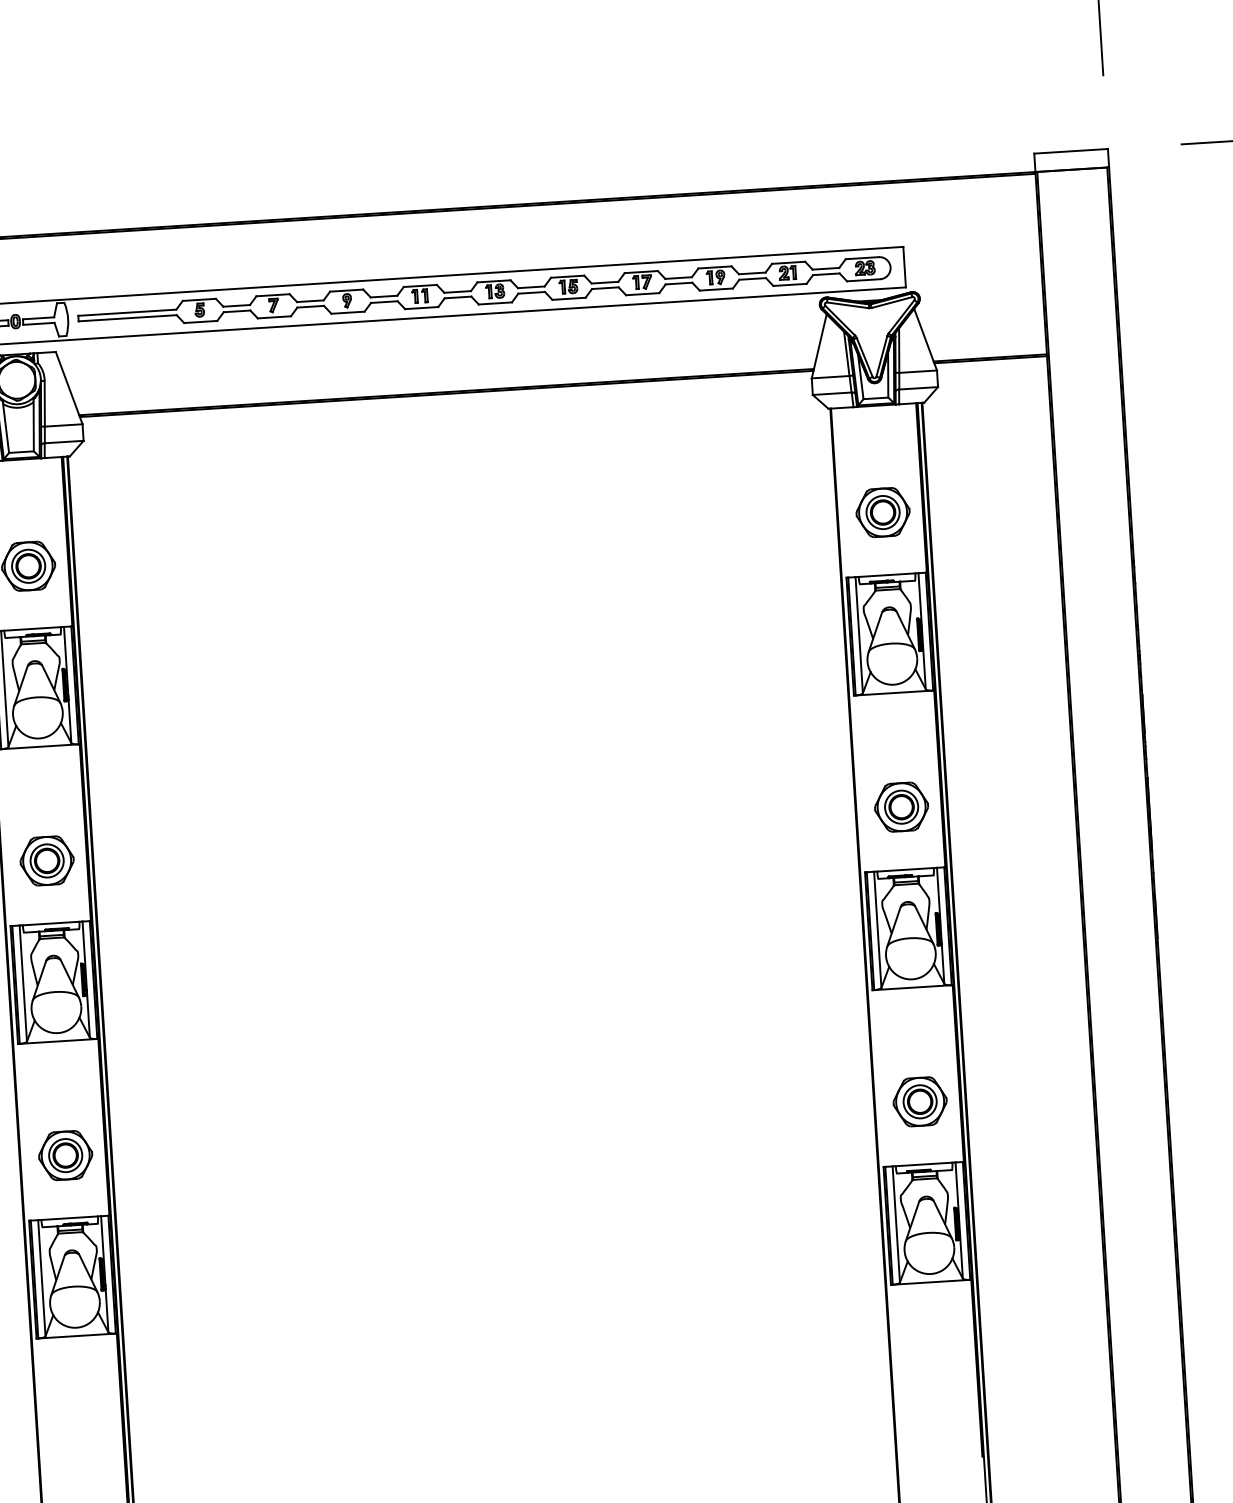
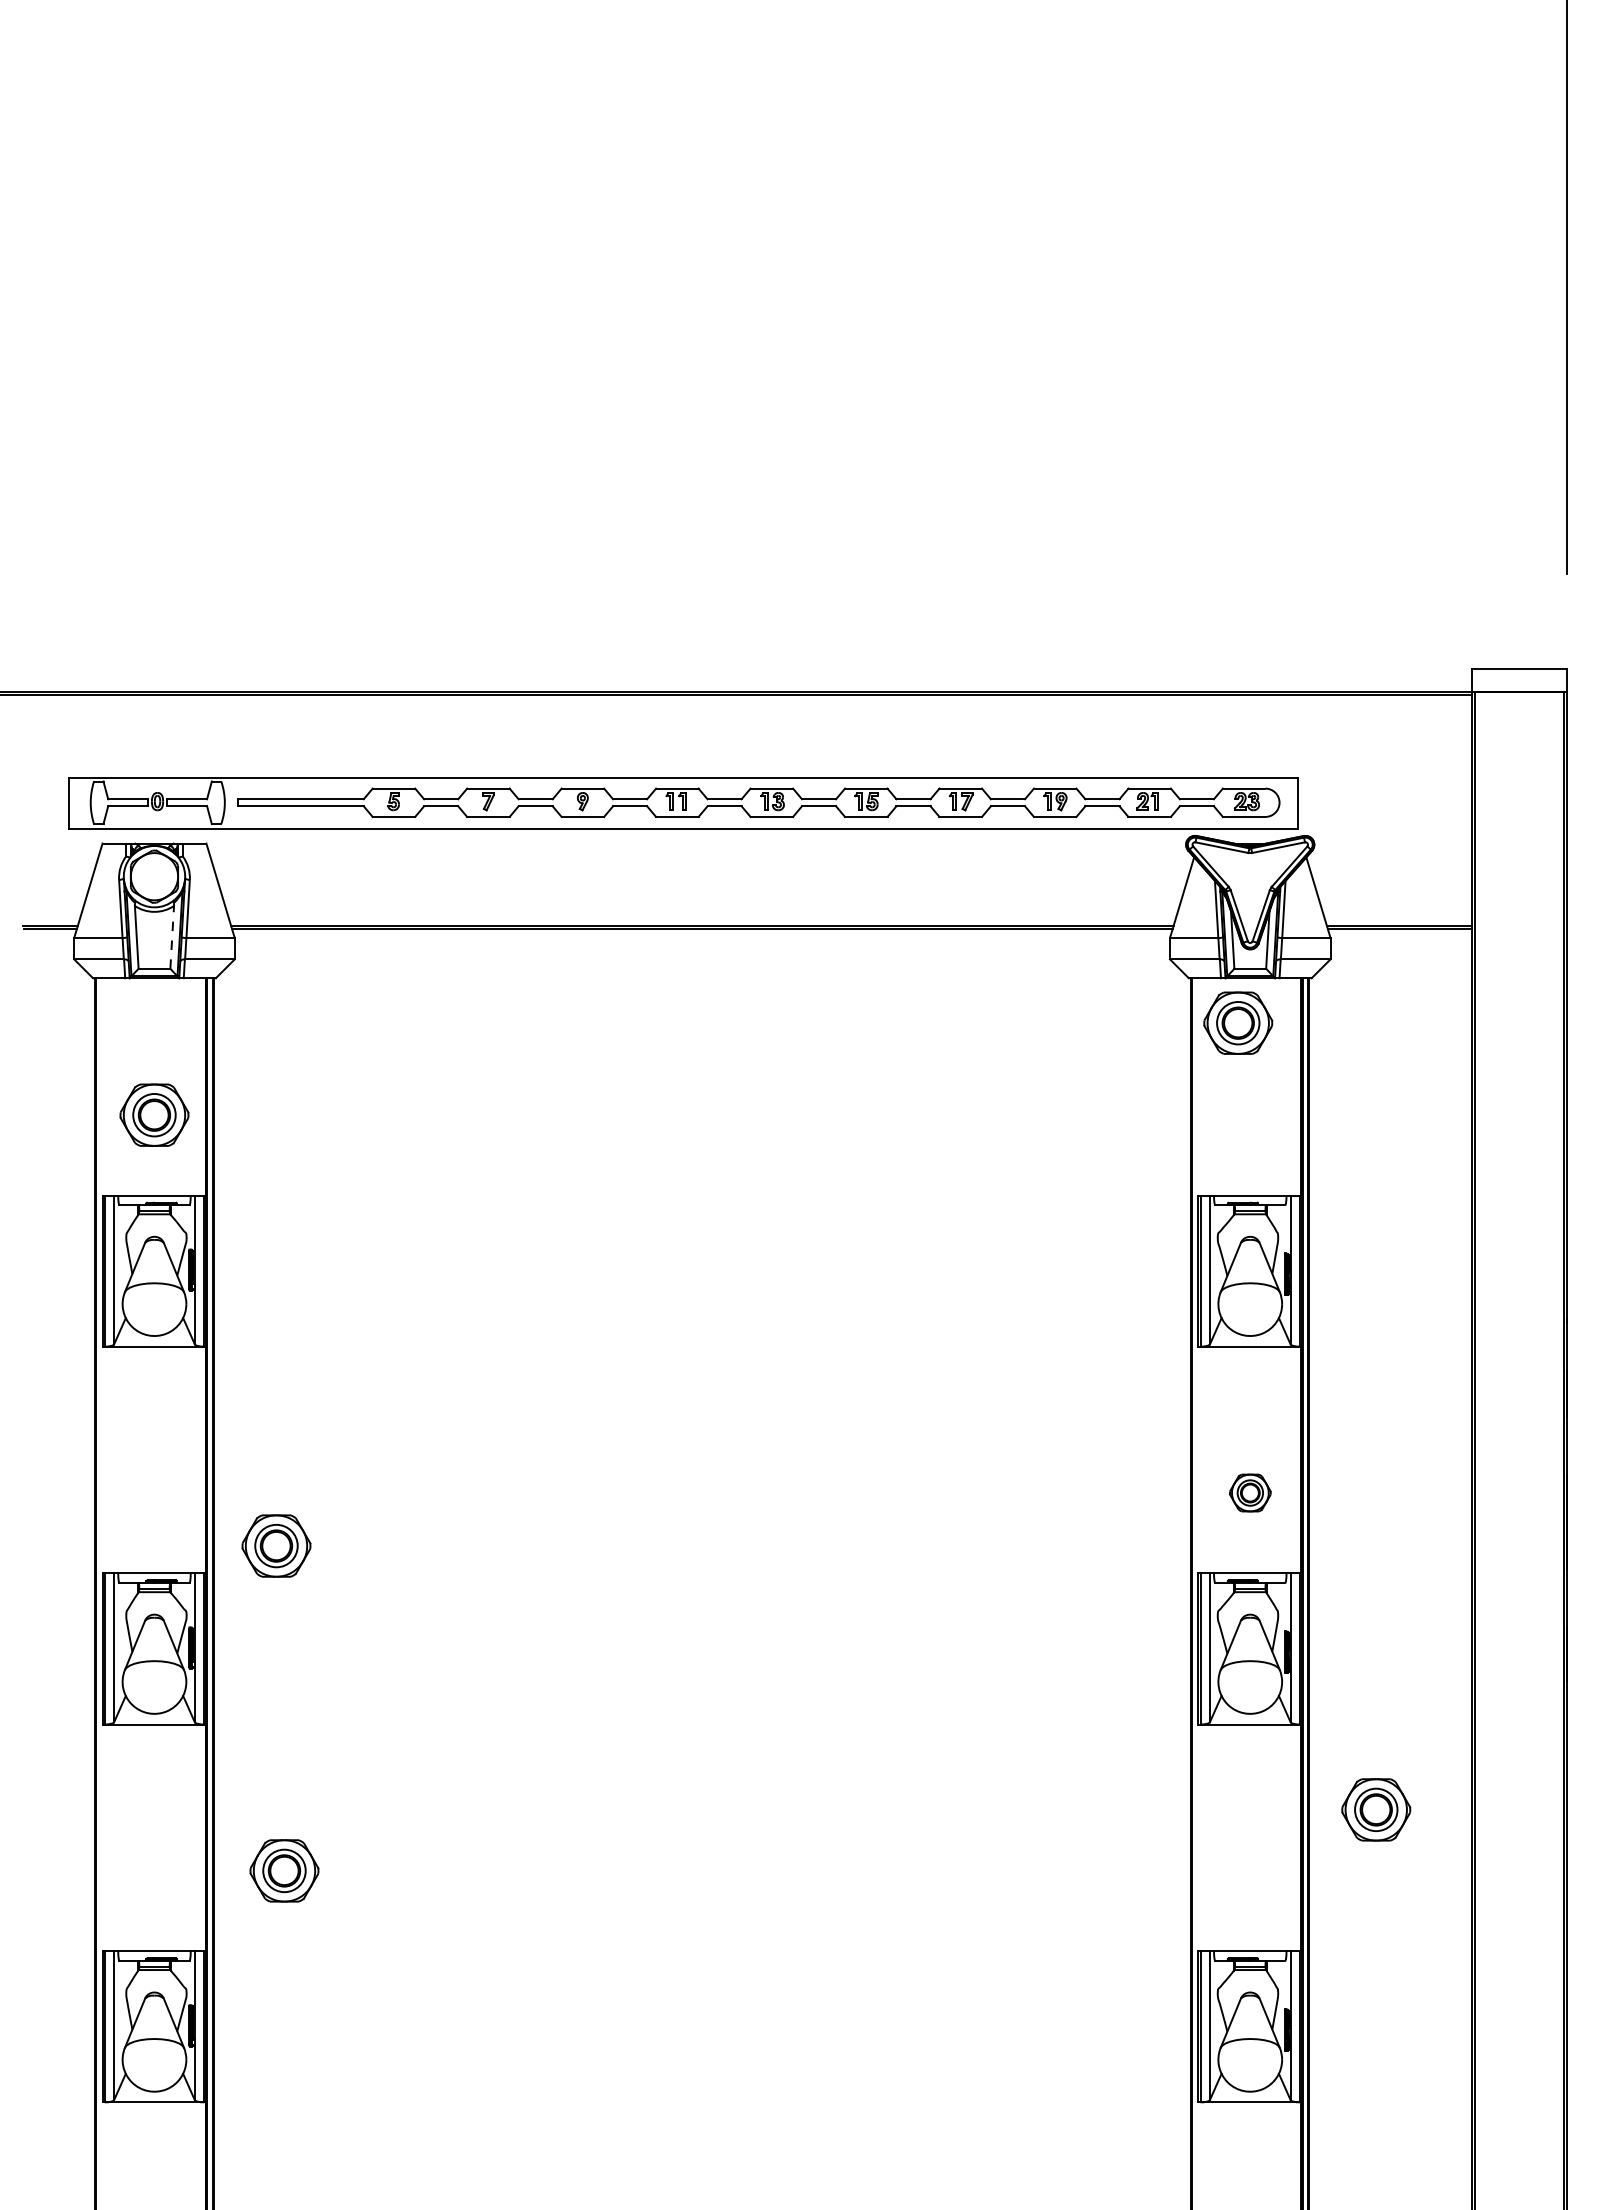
line: (33, 426) -> (172, 936), solid -> dashed
part: (883, 511) -> (1238, 1022), moved
part: (901, 806) -> (1250, 1492), size x0.6
part: (47, 860) -> (276, 1545), moved
part: (920, 1101) -> (1376, 1809), moved
part: (65, 1155) -> (284, 1870), moved

